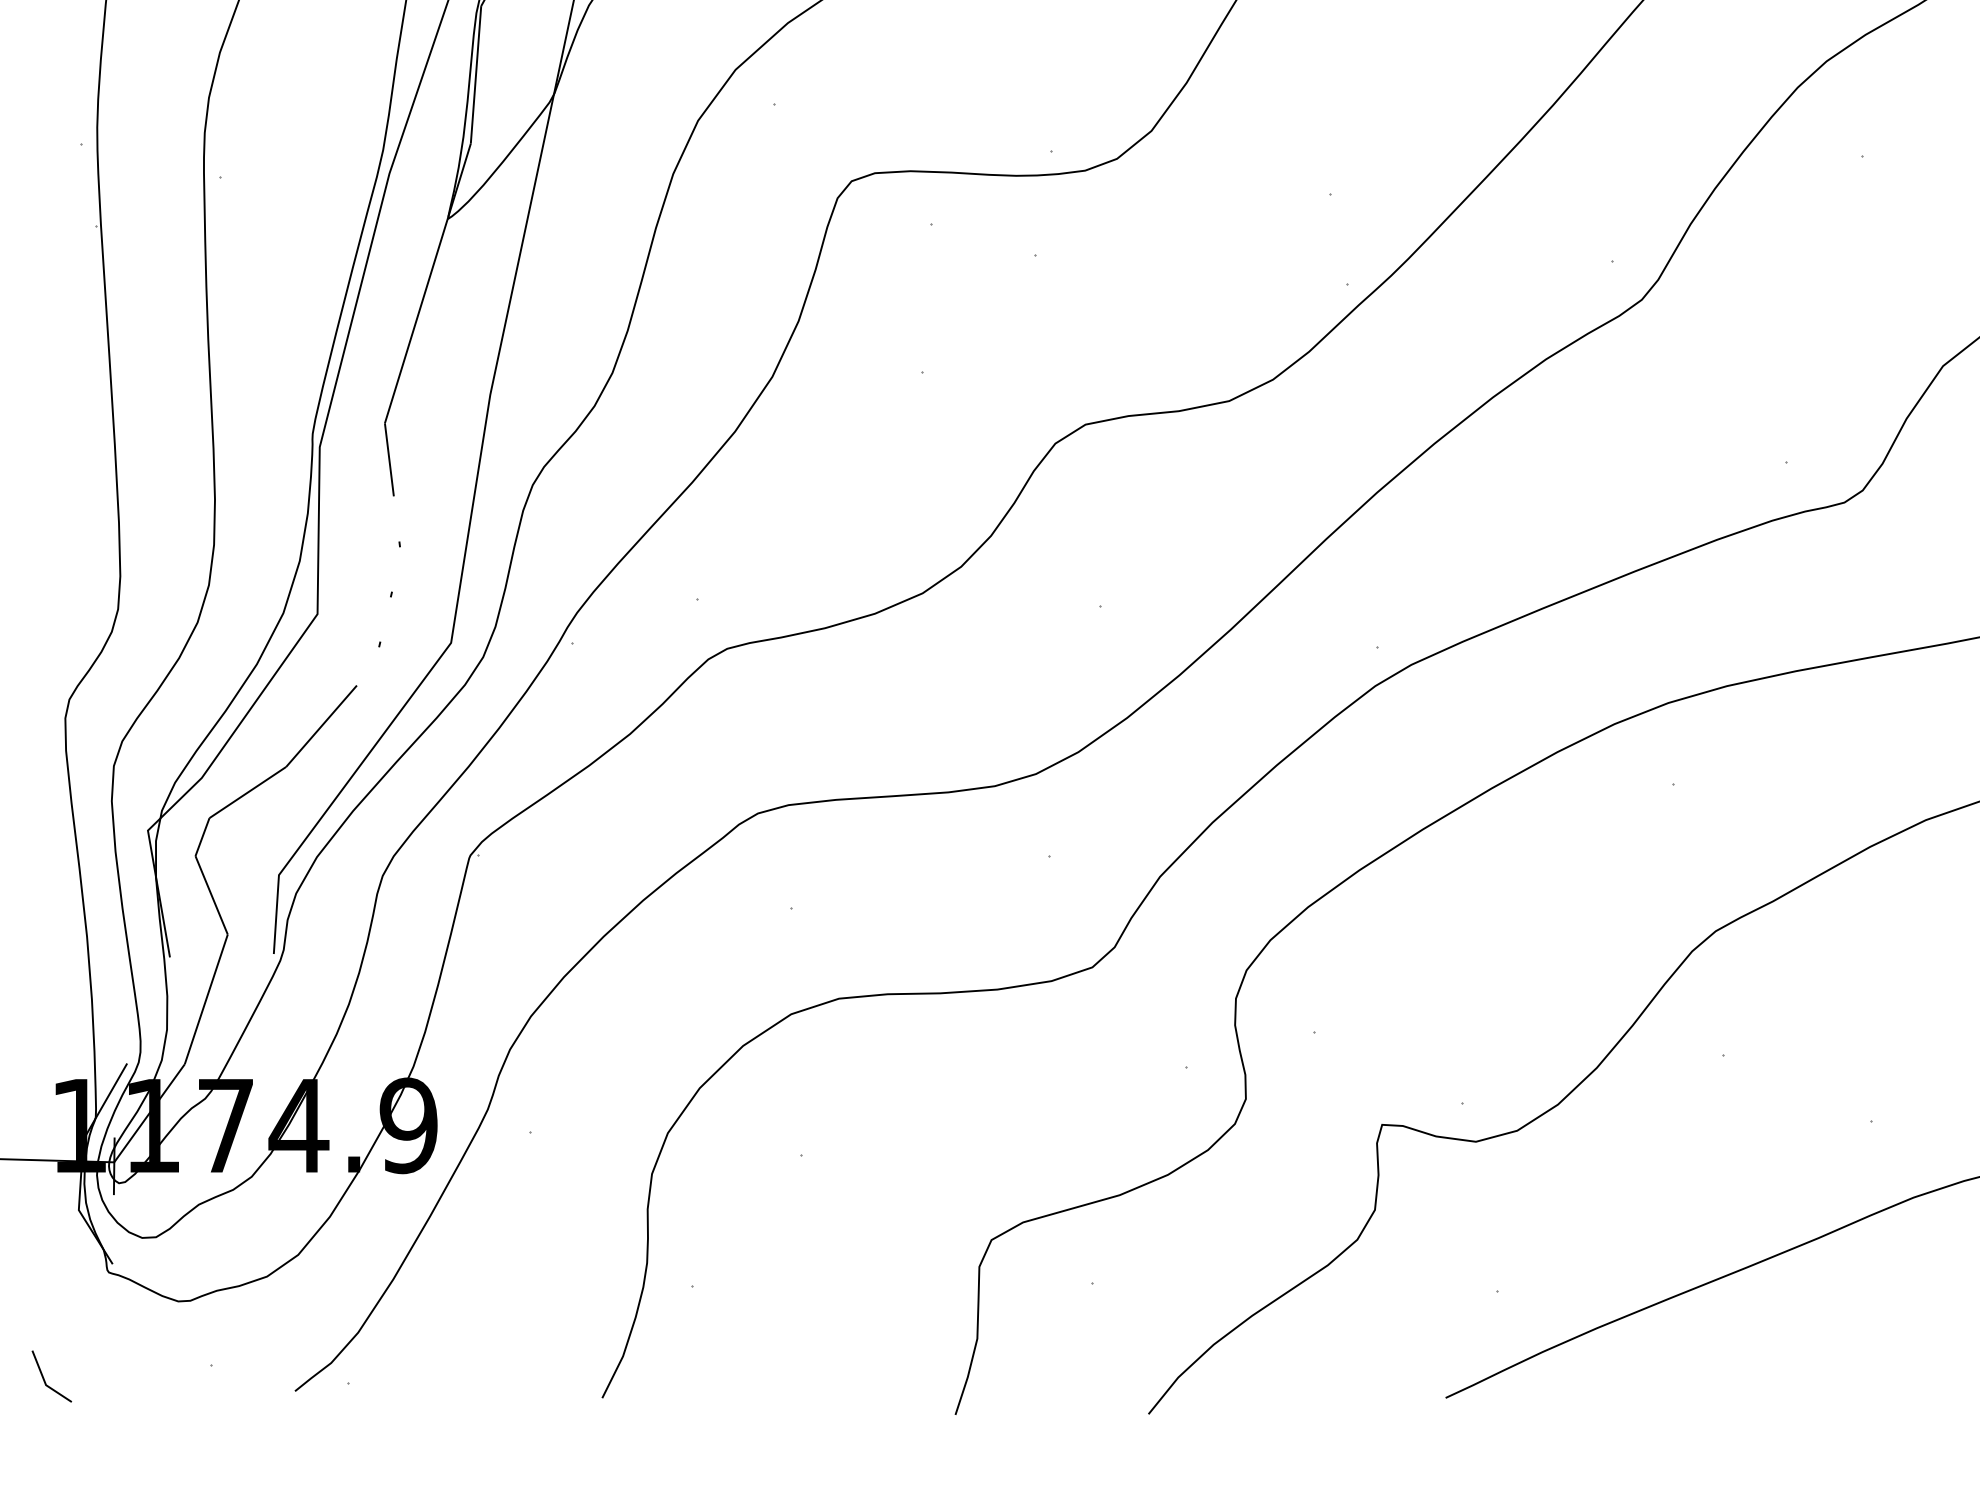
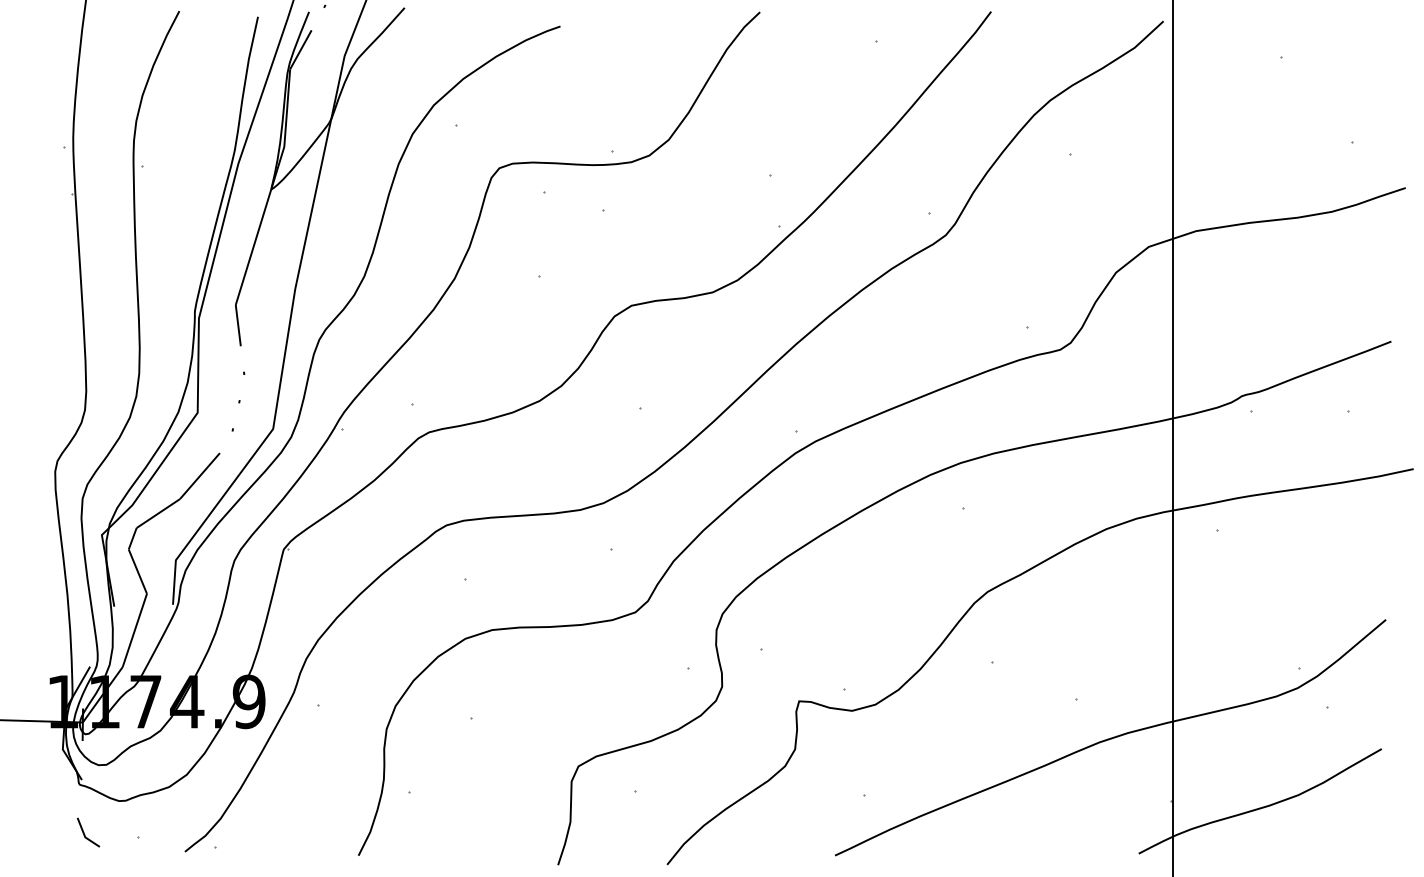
line: (46, 1380) -> (85, 834), moved

